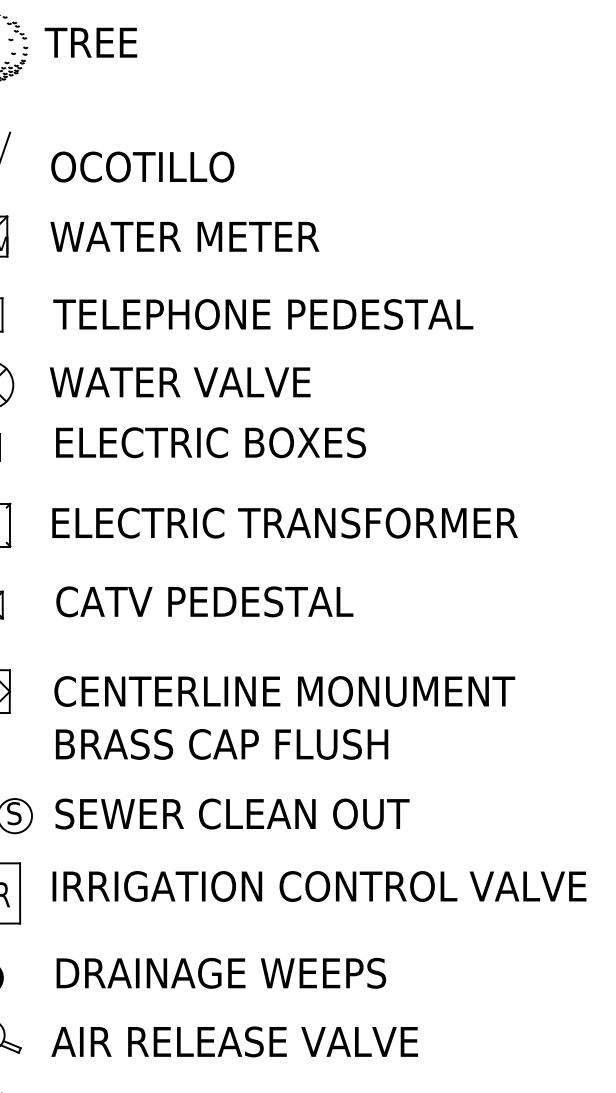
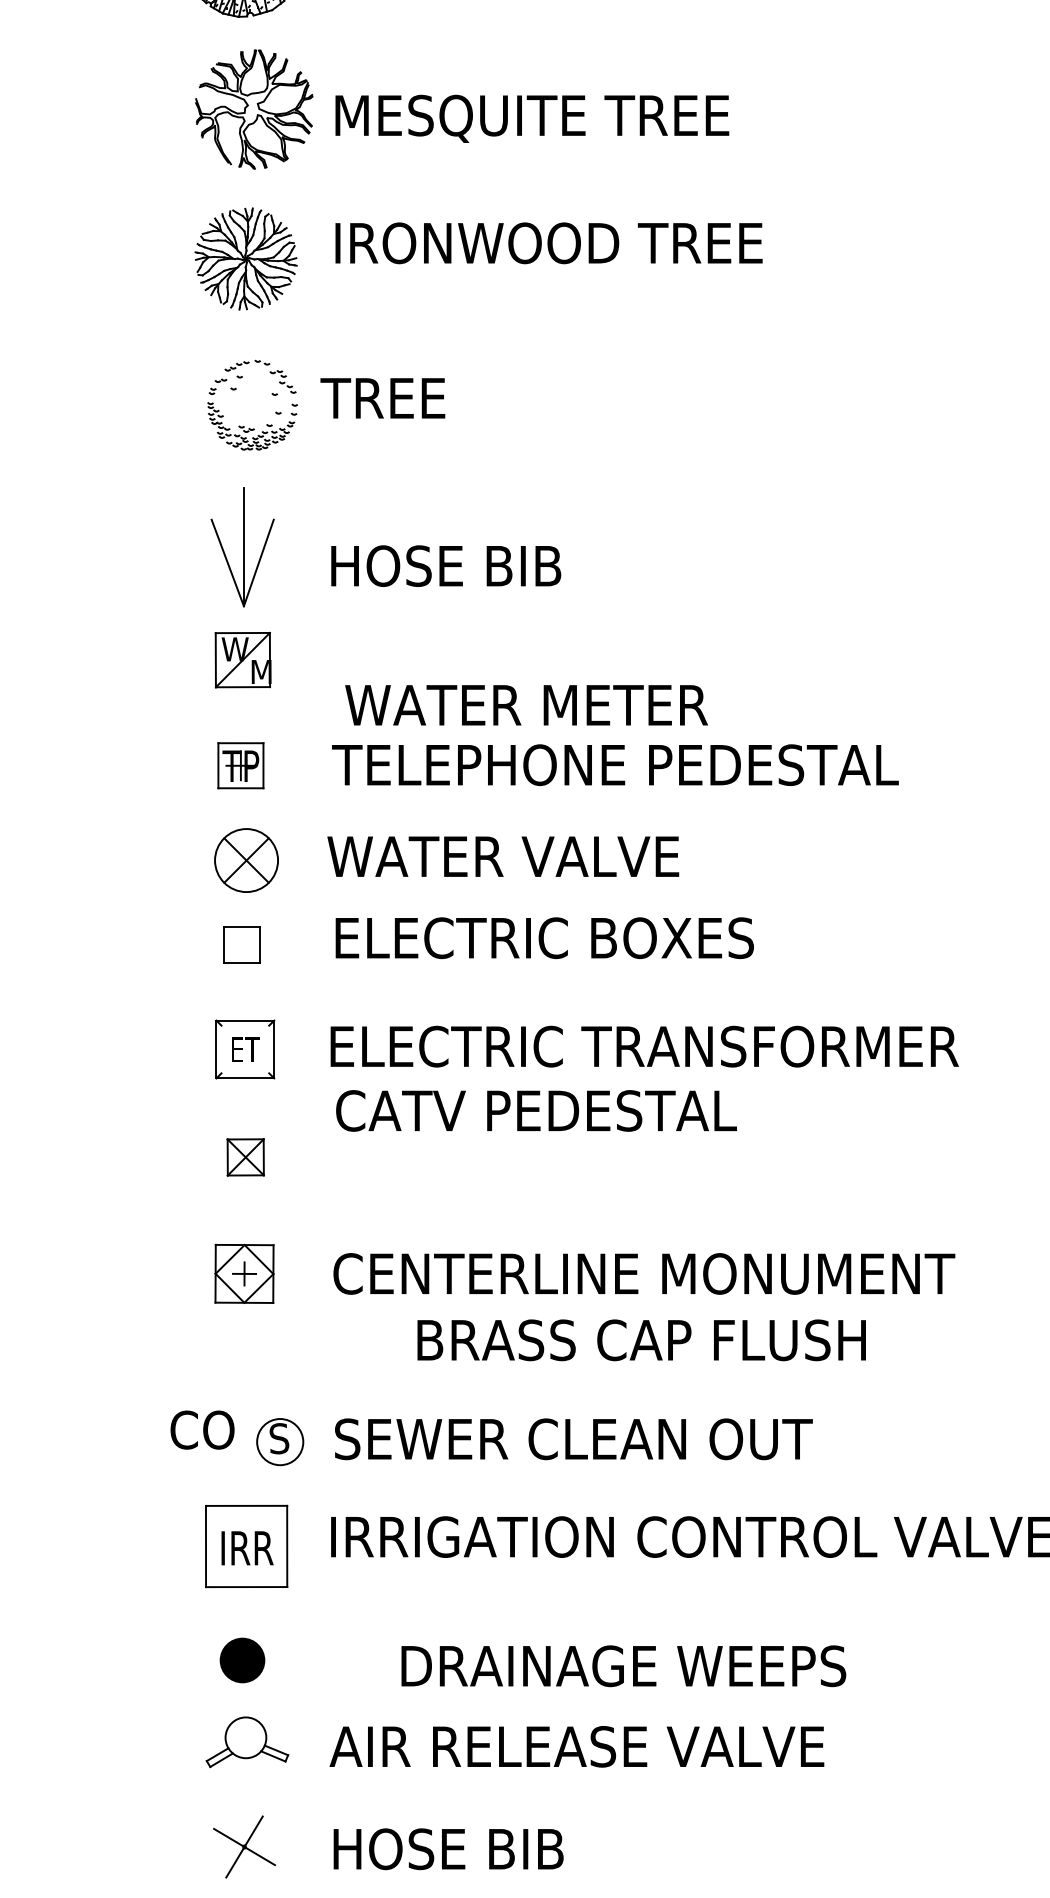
text: (142, 166) -> (452, 565), OCOTILLO -> HOSE BIB
text: (184, 236) -> (526, 705), moved
text: (204, 601) -> (536, 1110), moved
text: (221, 744) -> (641, 1340), moved
text: (221, 973) -> (623, 1666), moved

